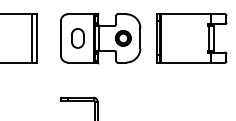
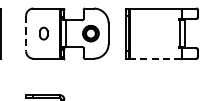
line: (60, 38) -> (25, 33), solid -> dashed
part: (77, 38) -> (43, 33), size x0.6
line: (185, 62) -> (155, 58), solid -> dashed

